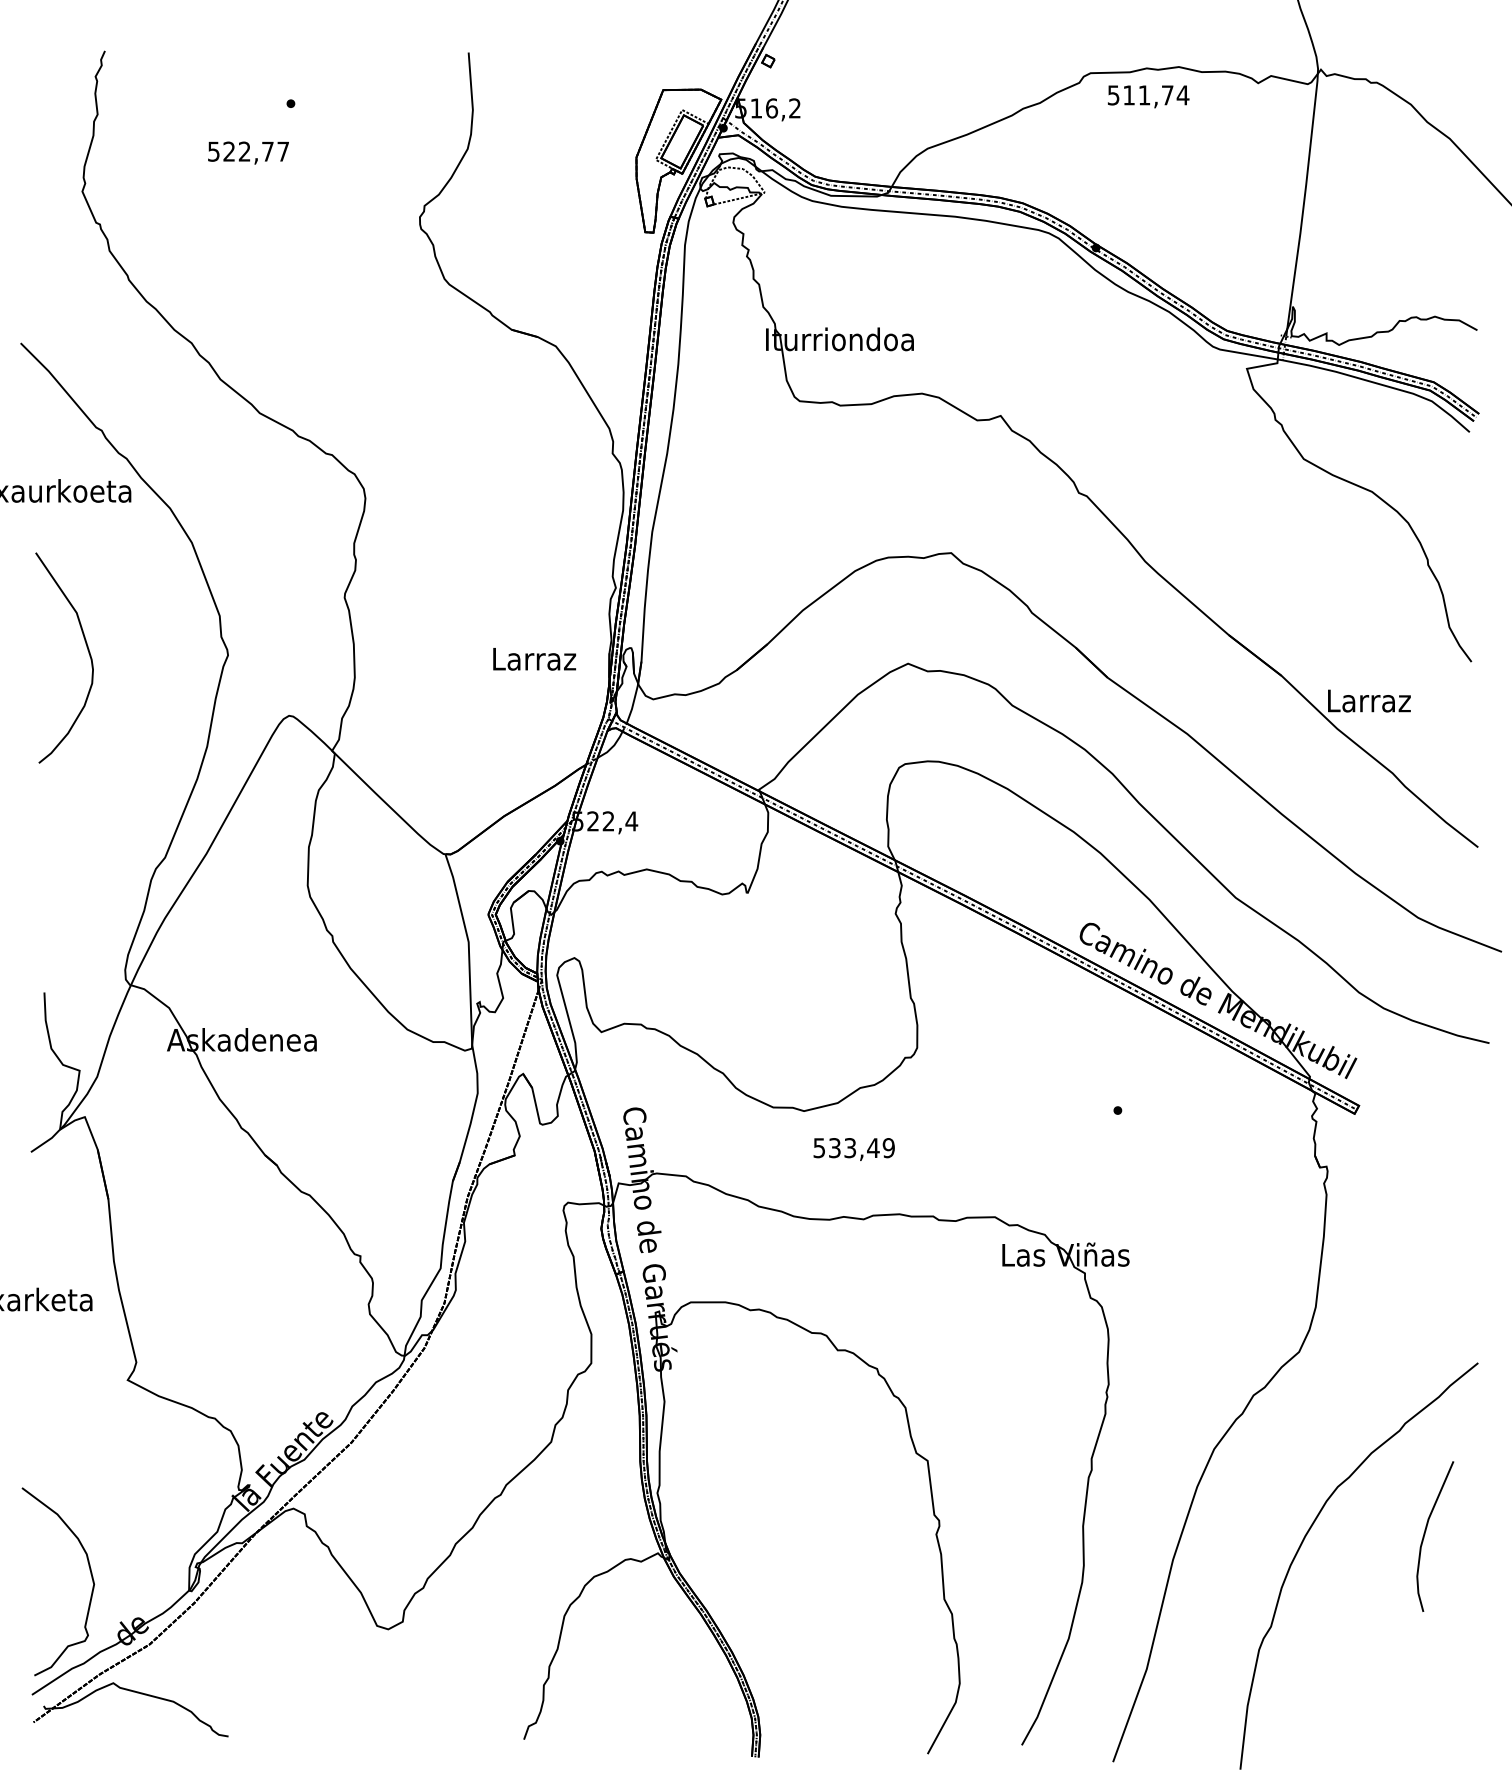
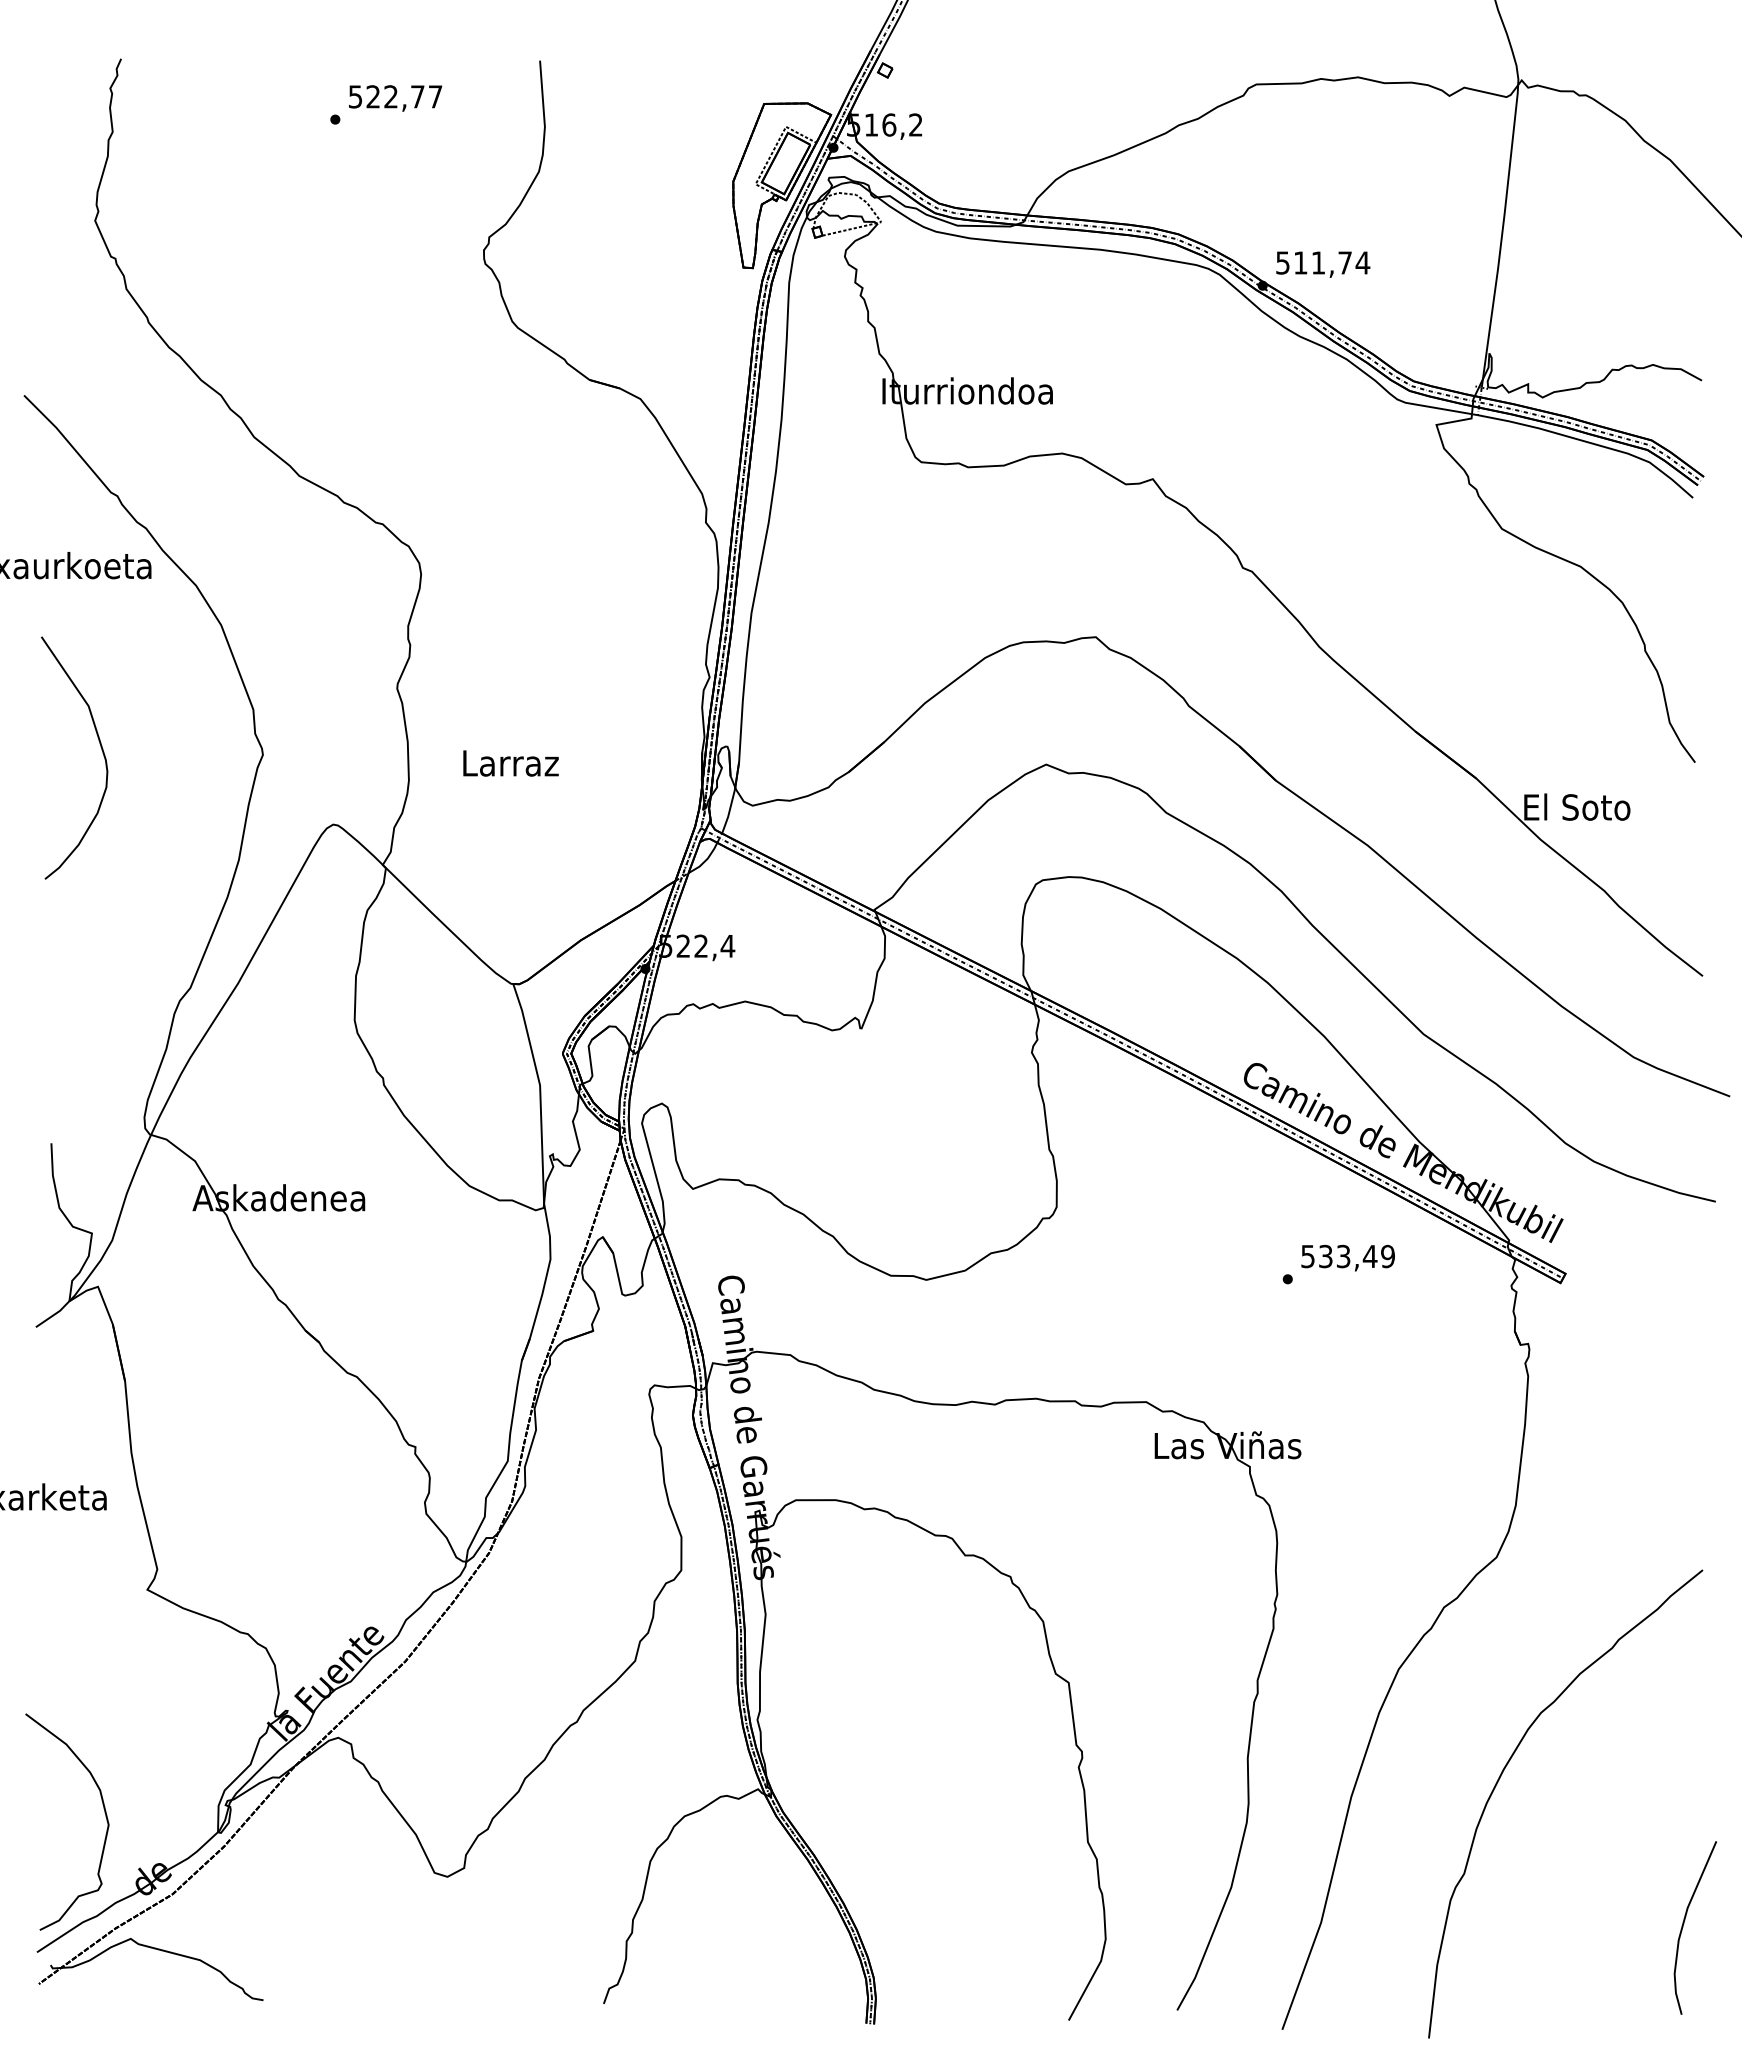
text: (1148, 96) -> (1323, 264), moved
text: (248, 153) -> (395, 98), moved
text: (534, 659) -> (510, 763), moved
text: (1369, 700) -> (1577, 806), Larraz -> El Soto
text: (853, 1148) -> (1347, 1257), moved
curve: (1425, 1532) -> (1684, 1923), moved

